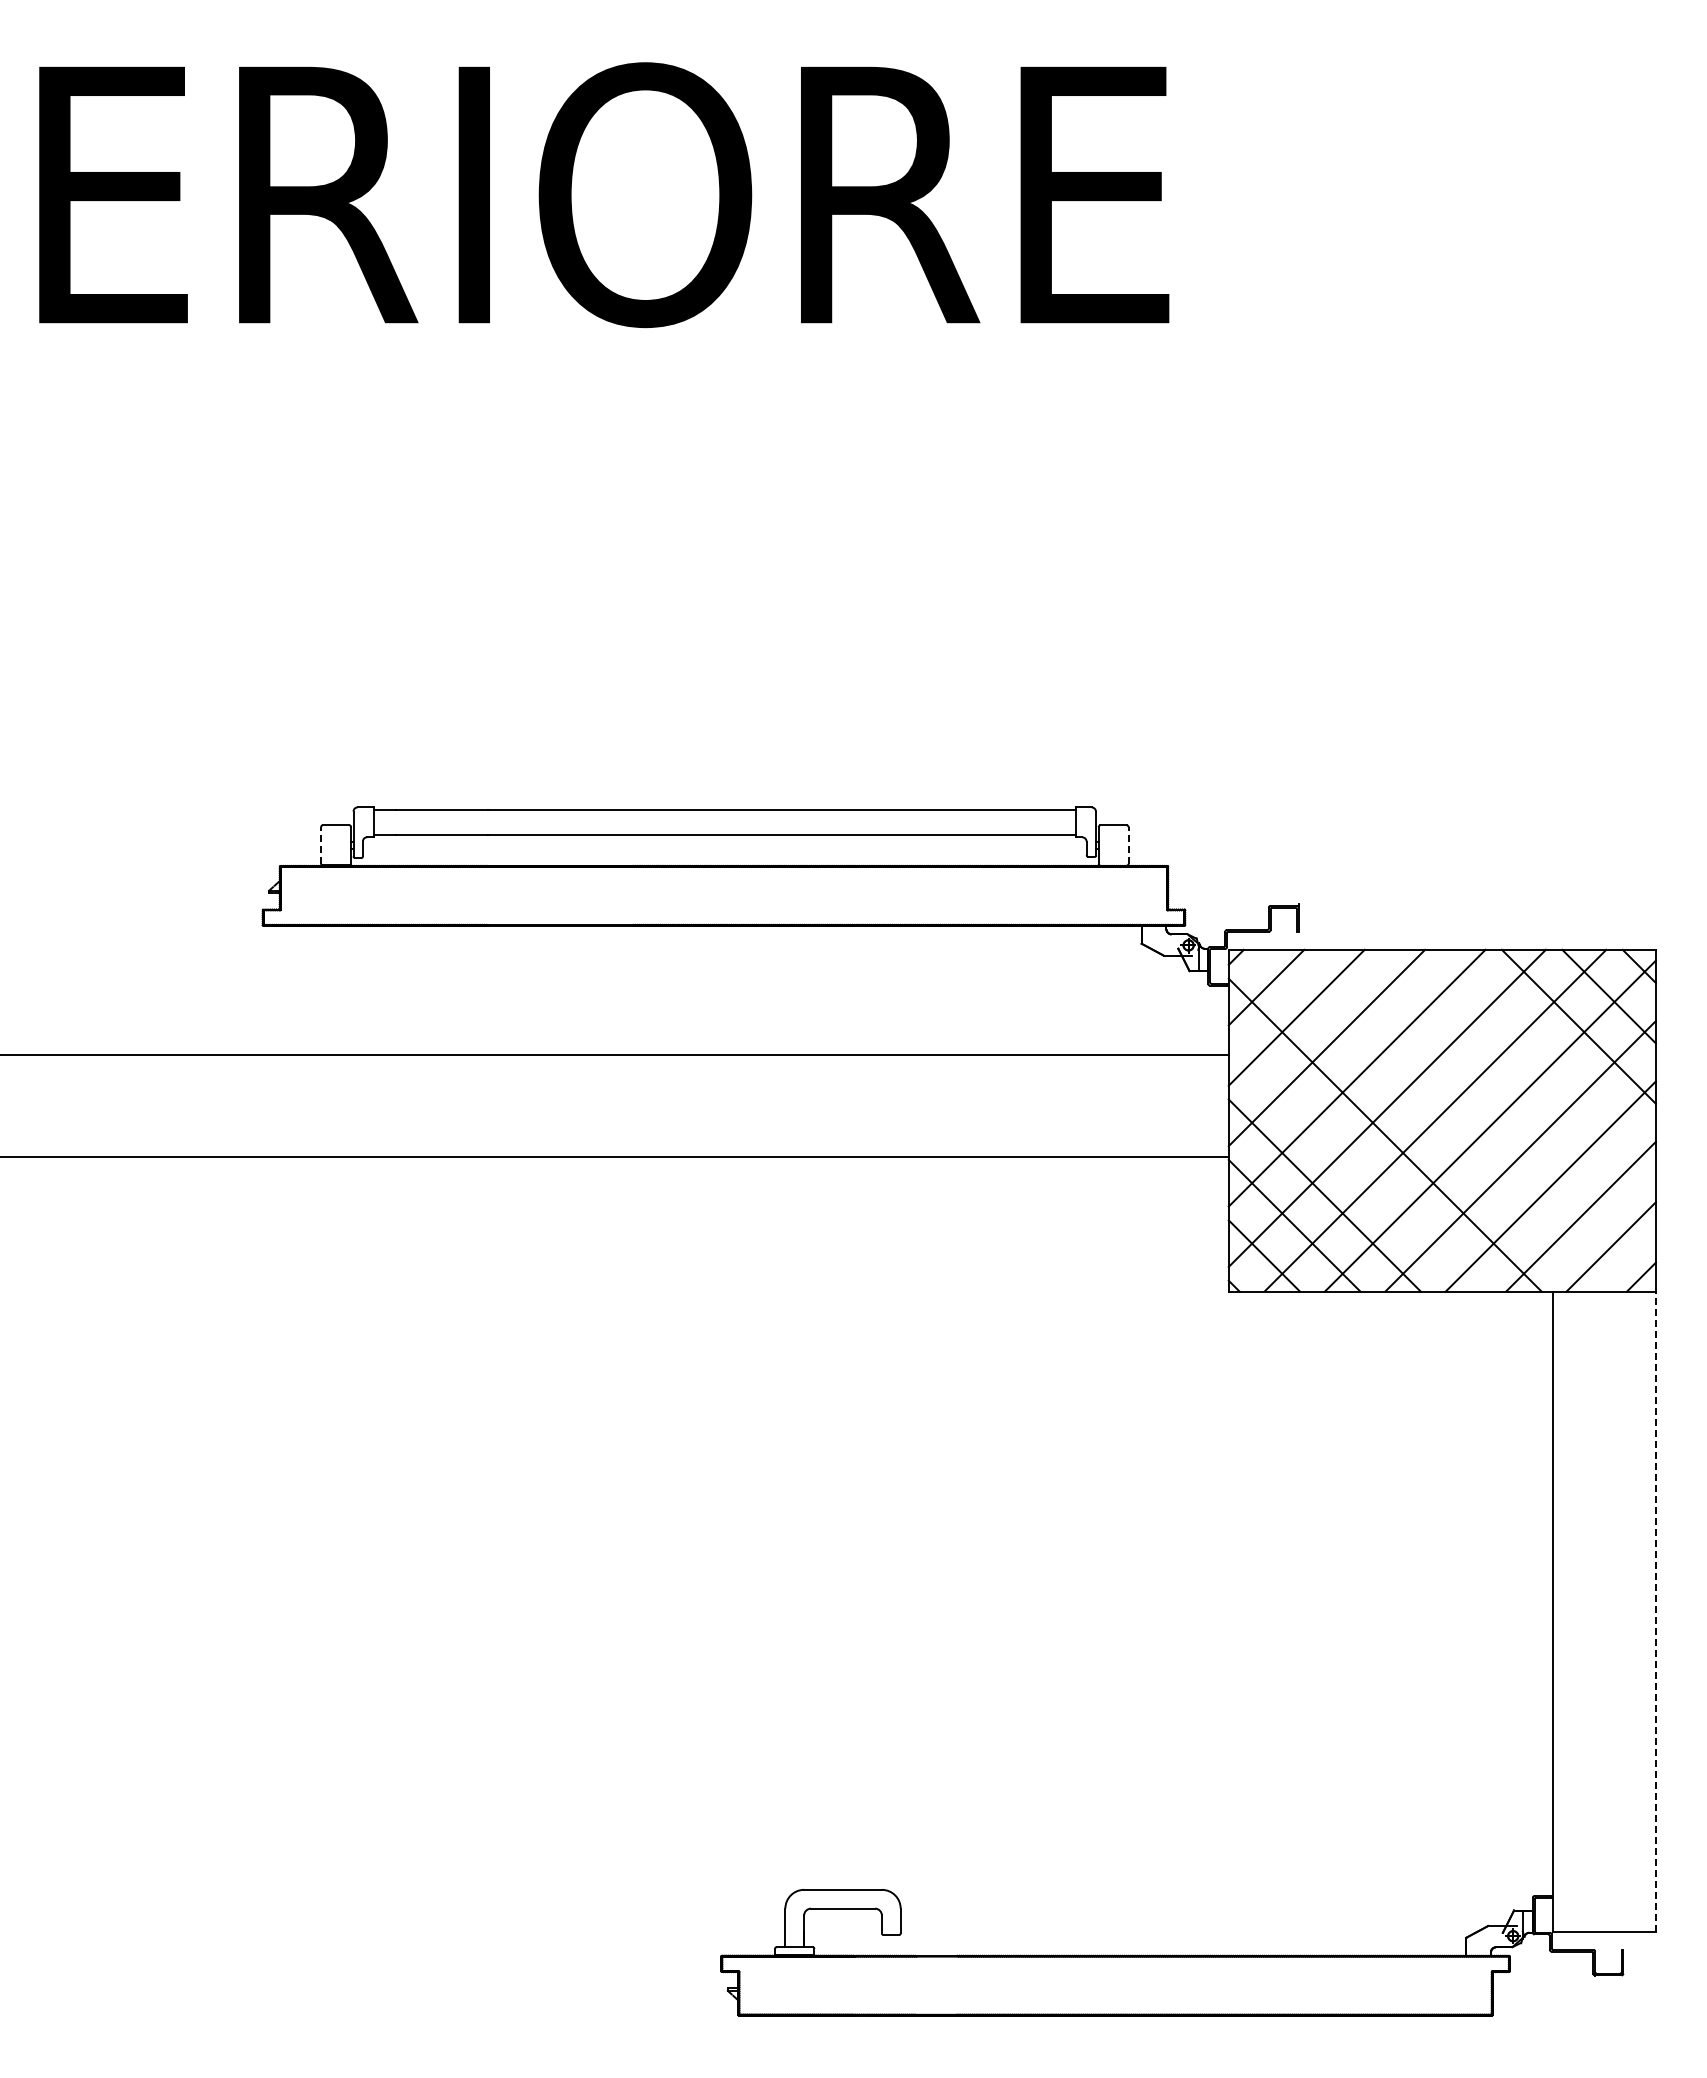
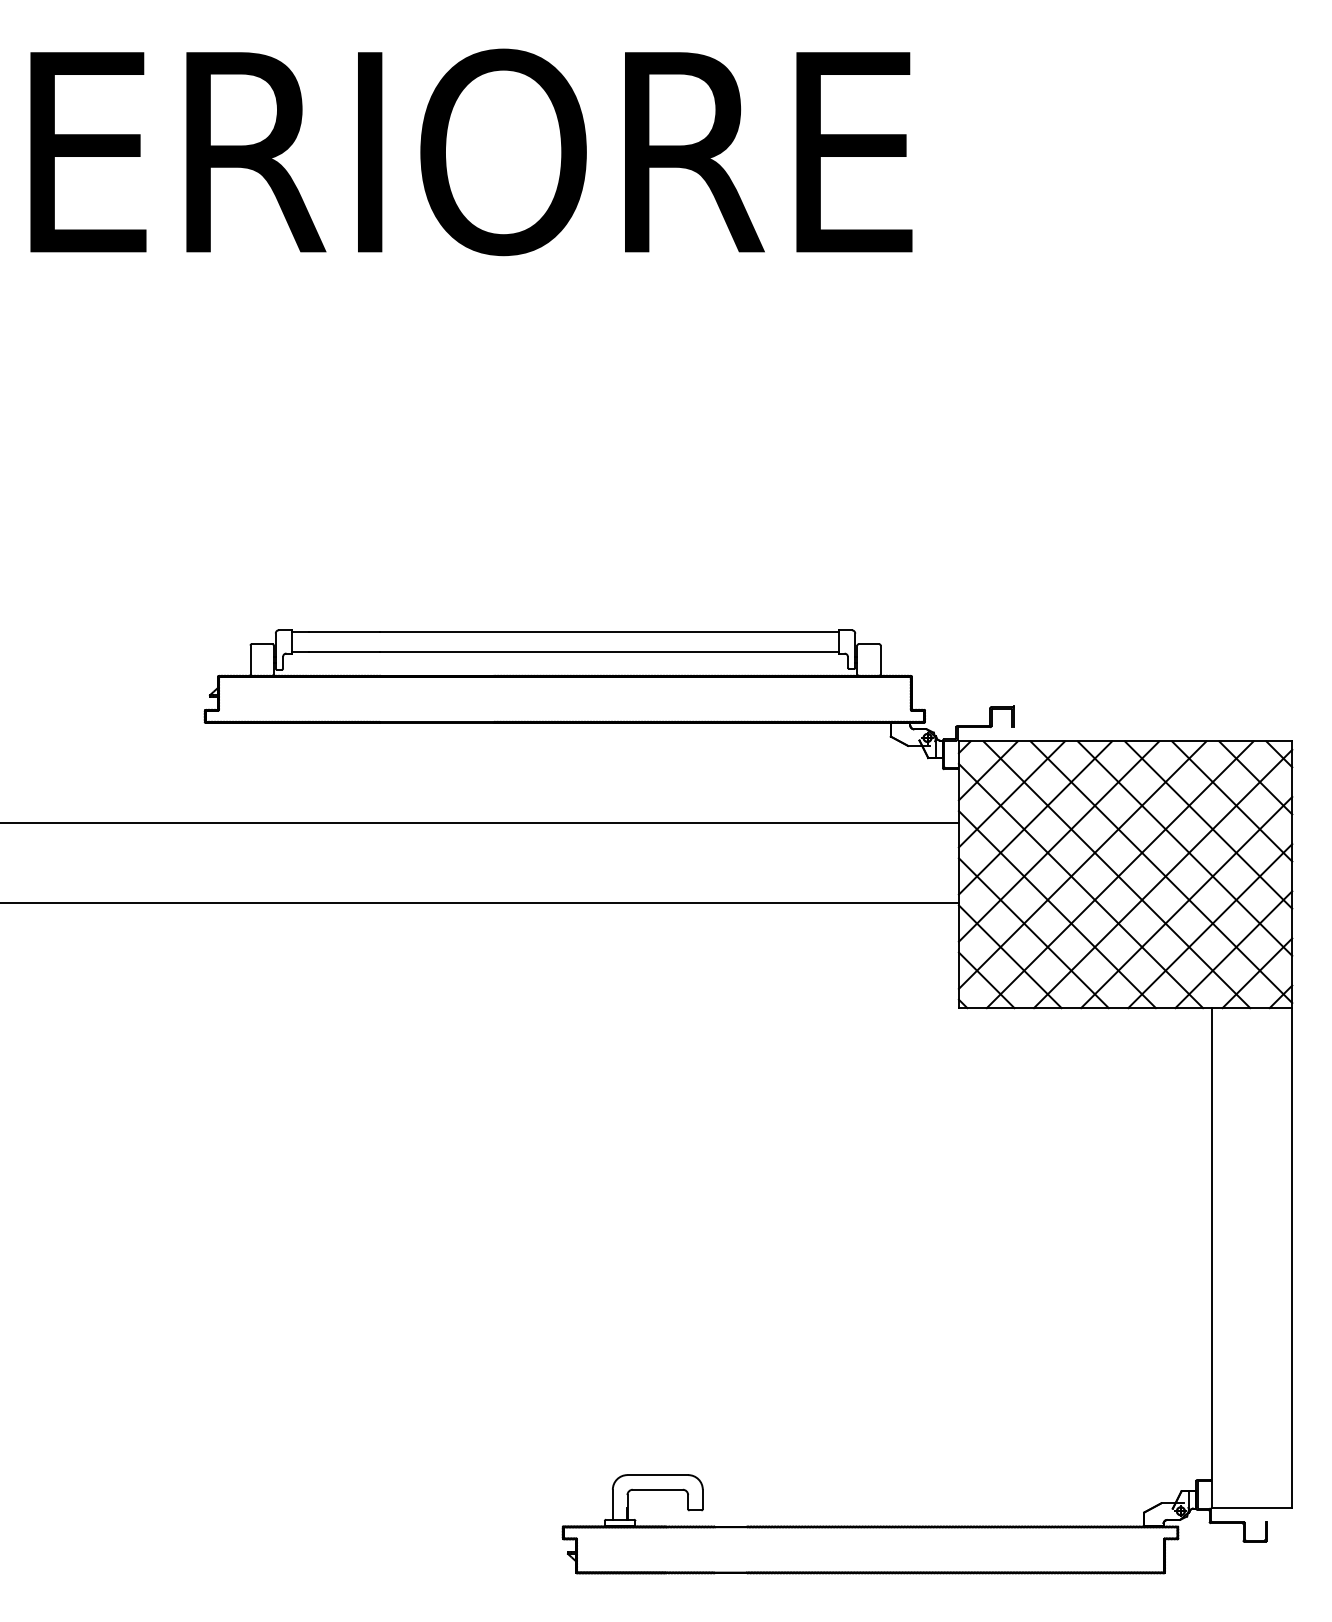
line: (321, 844) -> (250, 659), dashed -> solid
line: (1128, 845) -> (880, 659), dashed -> solid
line: (1548, 1056) -> (1208, 824), added
line: (1518, 1086) -> (1185, 848), added
line: (1487, 1117) -> (1160, 872), added
line: (1431, 1120) -> (1117, 874), added
line: (1354, 1165) -> (1057, 909), added
line: (1655, 1611) -> (1291, 1257), dashed -> solid

